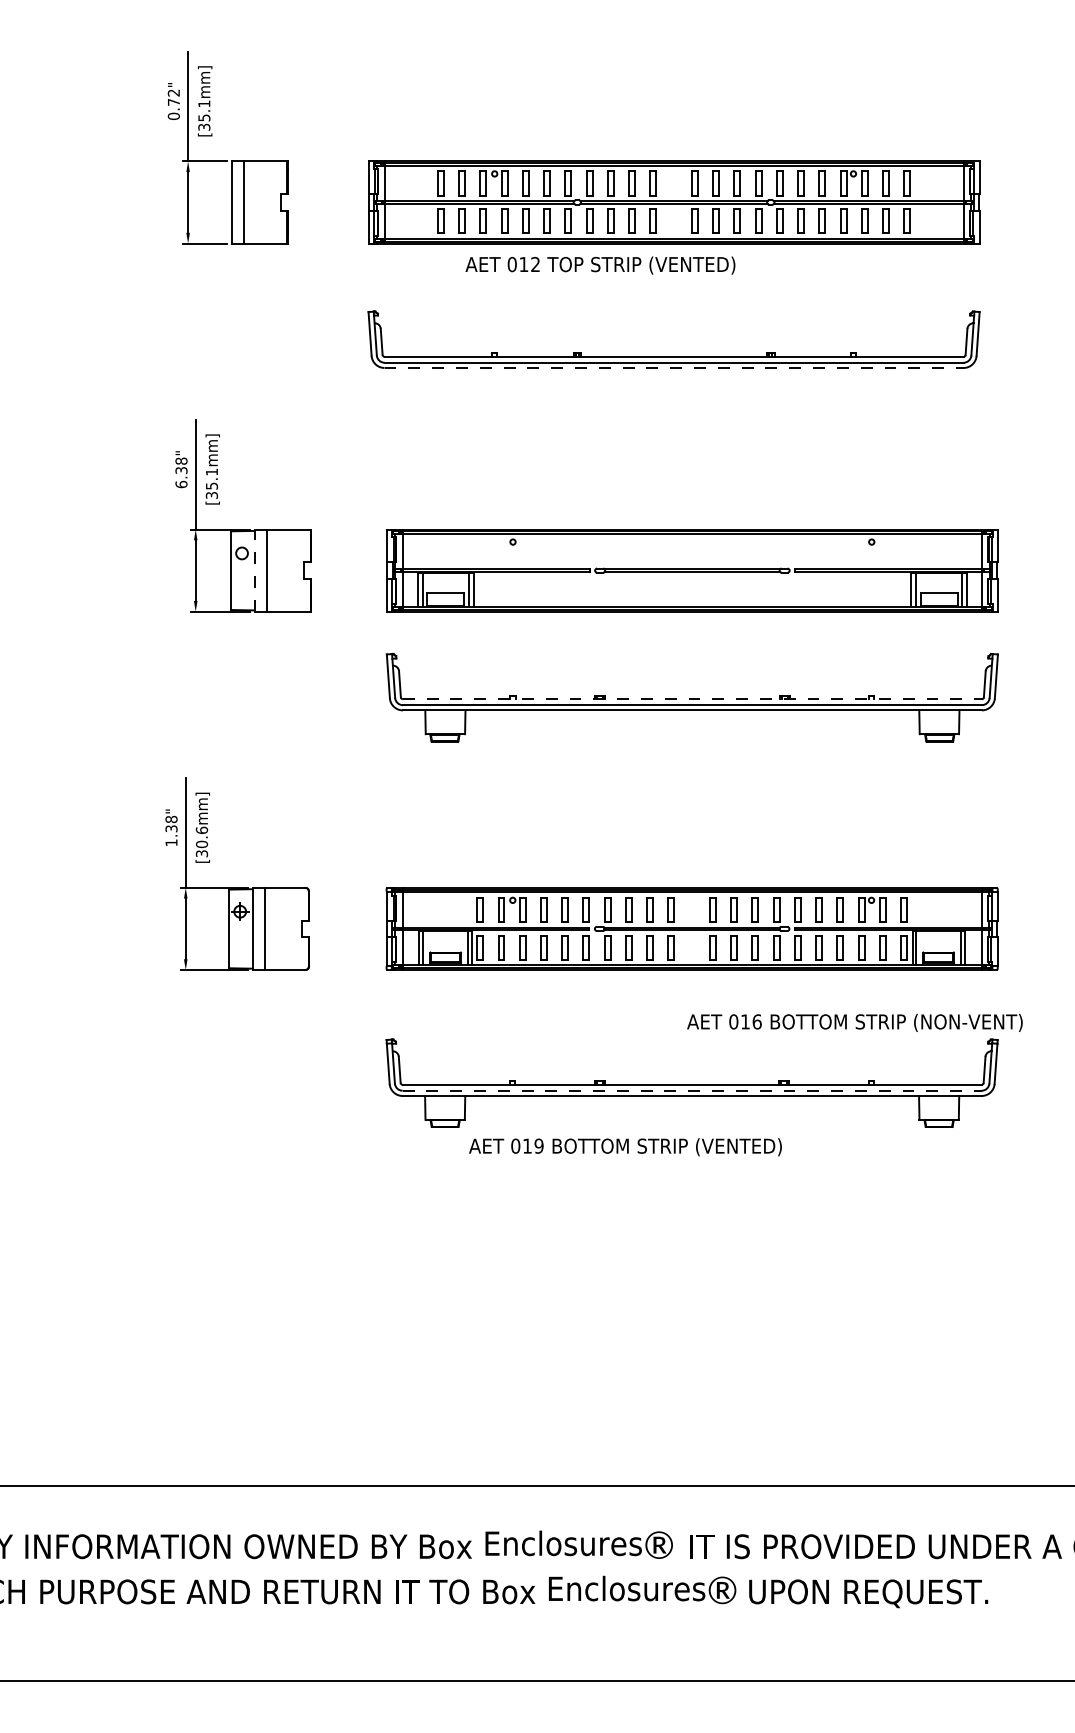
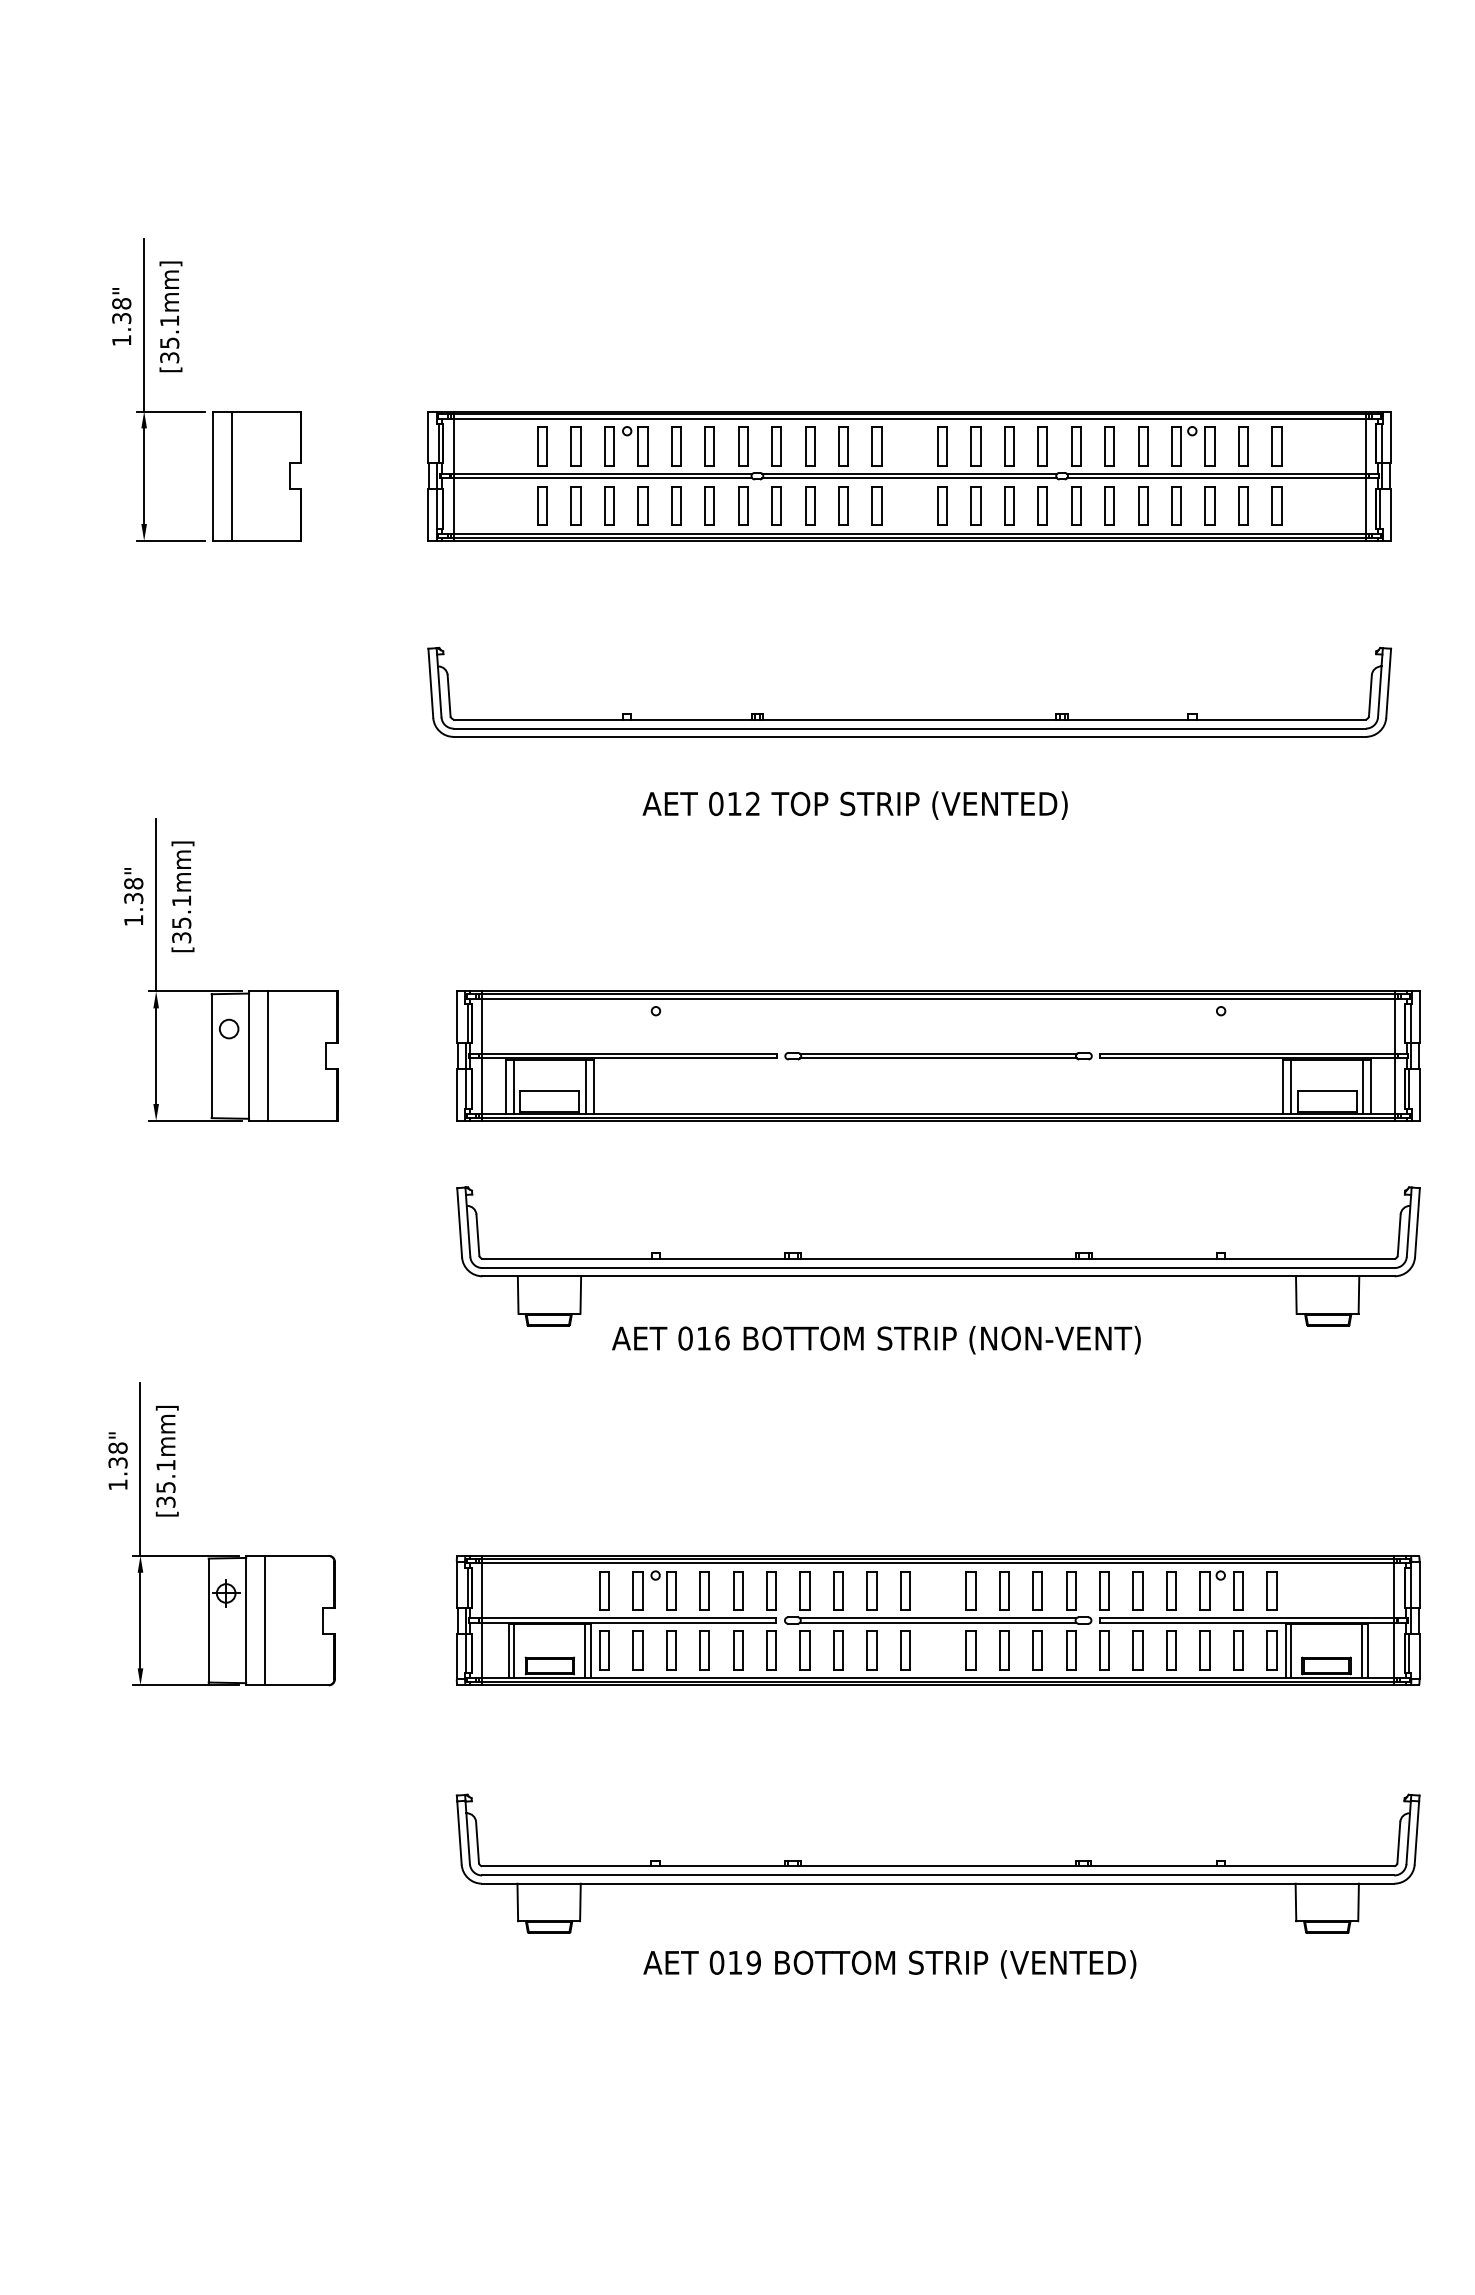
text: (173, 104) -> (121, 321), 0.72" -> 1.38"
text: (600, 265) -> (855, 805), moved
line: (674, 367) -> (910, 736), dashed -> solid
text: (181, 484) -> (133, 920), 6.38" -> 1.38"
line: (254, 570) -> (248, 1055), dashed -> solid
line: (692, 699) -> (938, 1259), dashed -> solid
text: (201, 837) -> (165, 1476), [30.6mm] -> [35.1mm]
text: (854, 1022) -> (875, 1339), moved
line: (692, 1090) -> (938, 1875), dashed -> solid
text: (625, 1147) -> (889, 1964), moved

